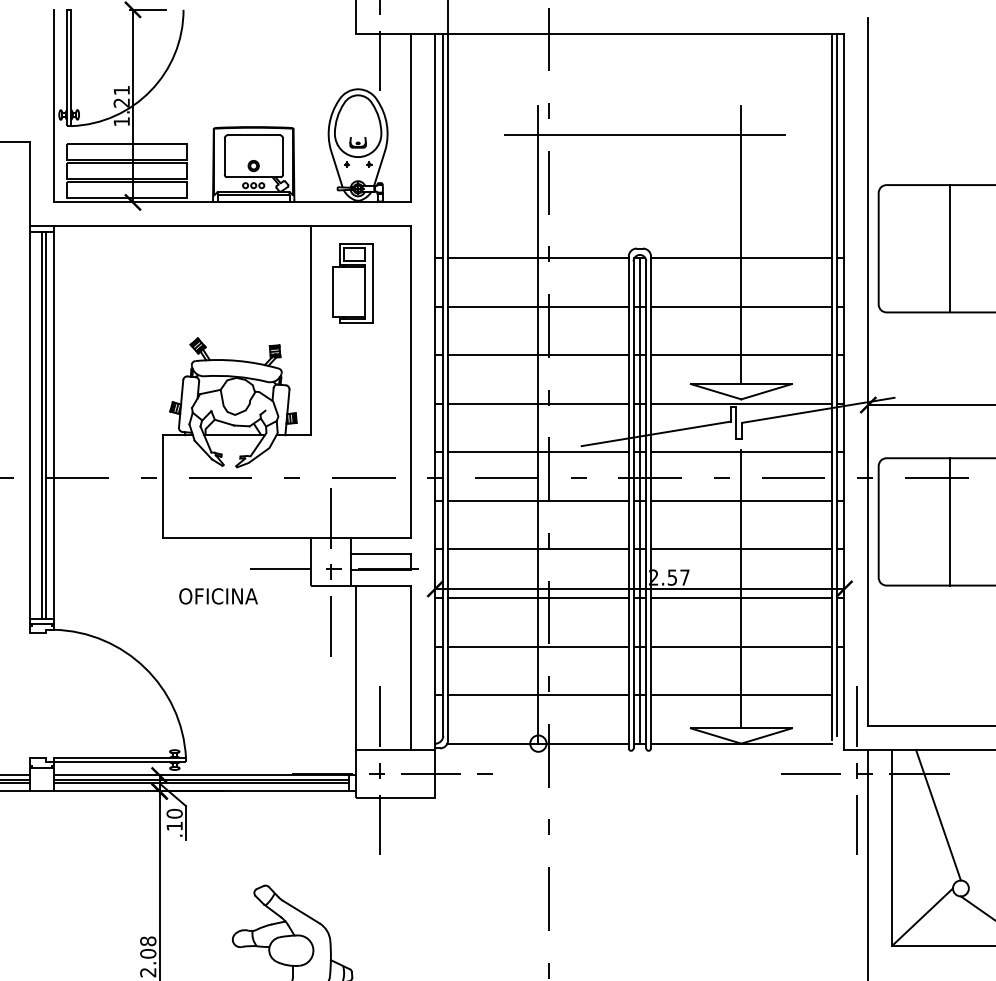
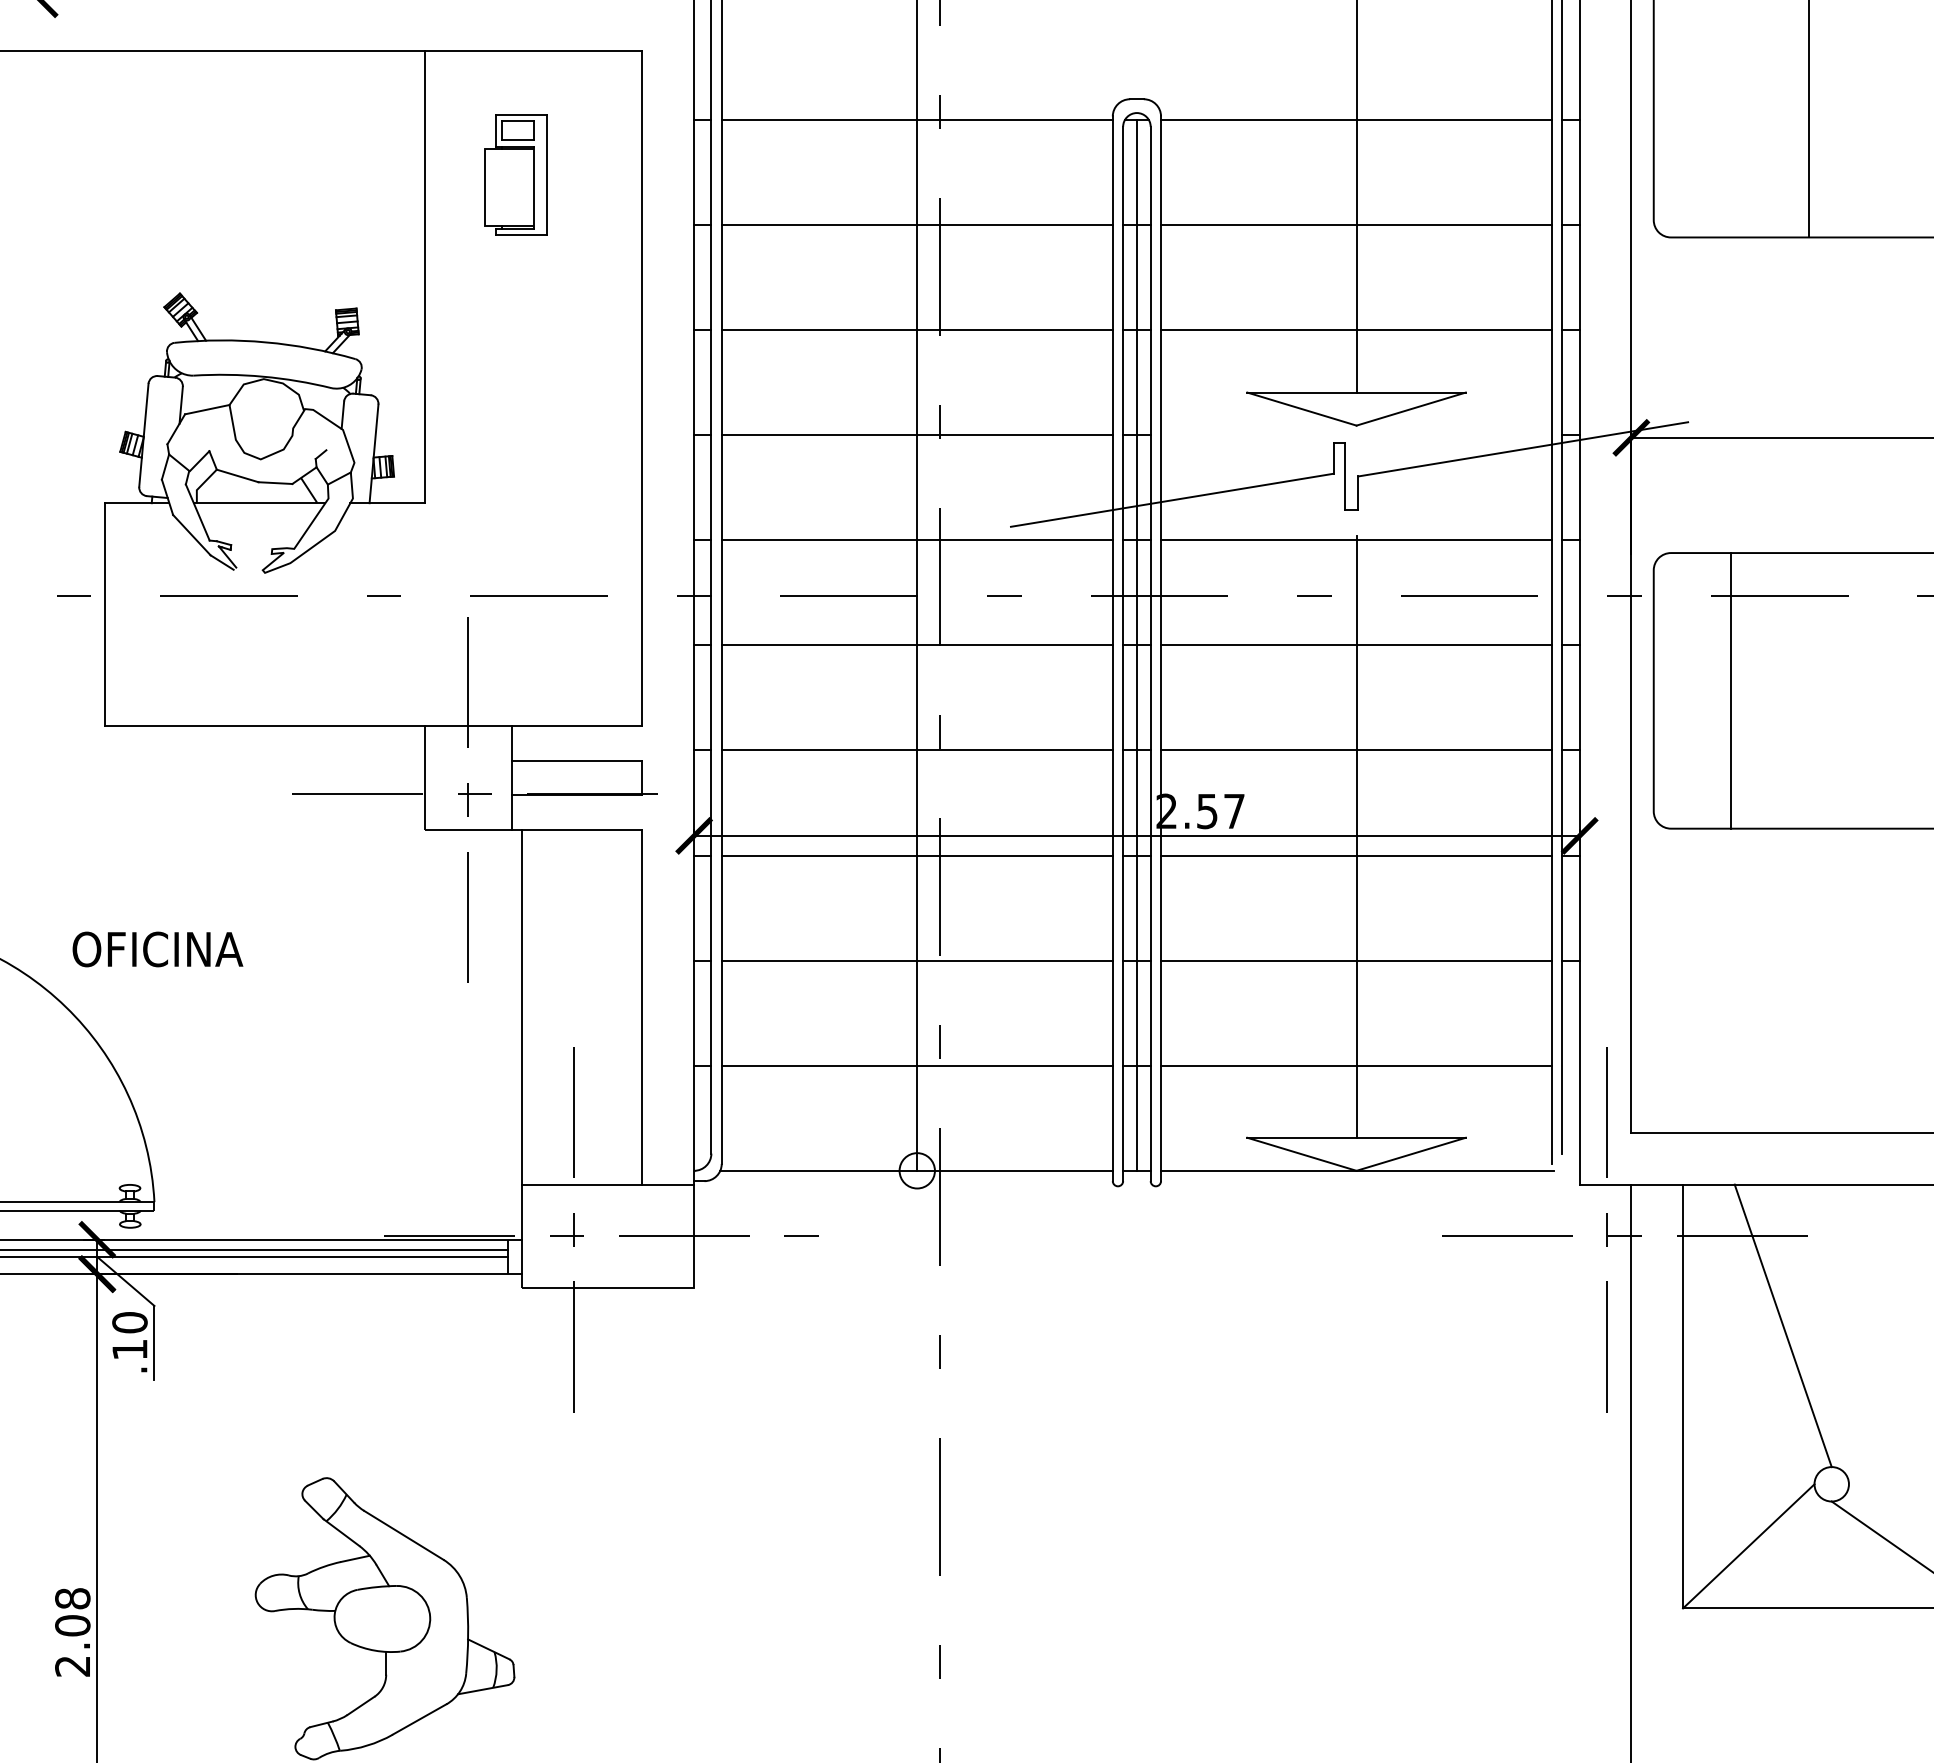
part: (352, 283) -> (514, 174), size x0.7
line: (741, 403) -> (1356, 434), removed
line: (950, 521) -> (1731, 689), moved
text: (218, 596) -> (157, 949), moved

